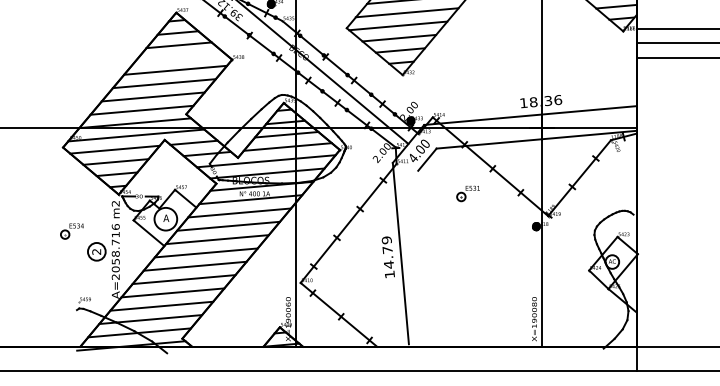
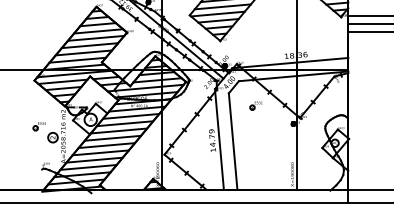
line: (179, 57) -> (98, 31), added
line: (424, 258) -> (232, 141), added

